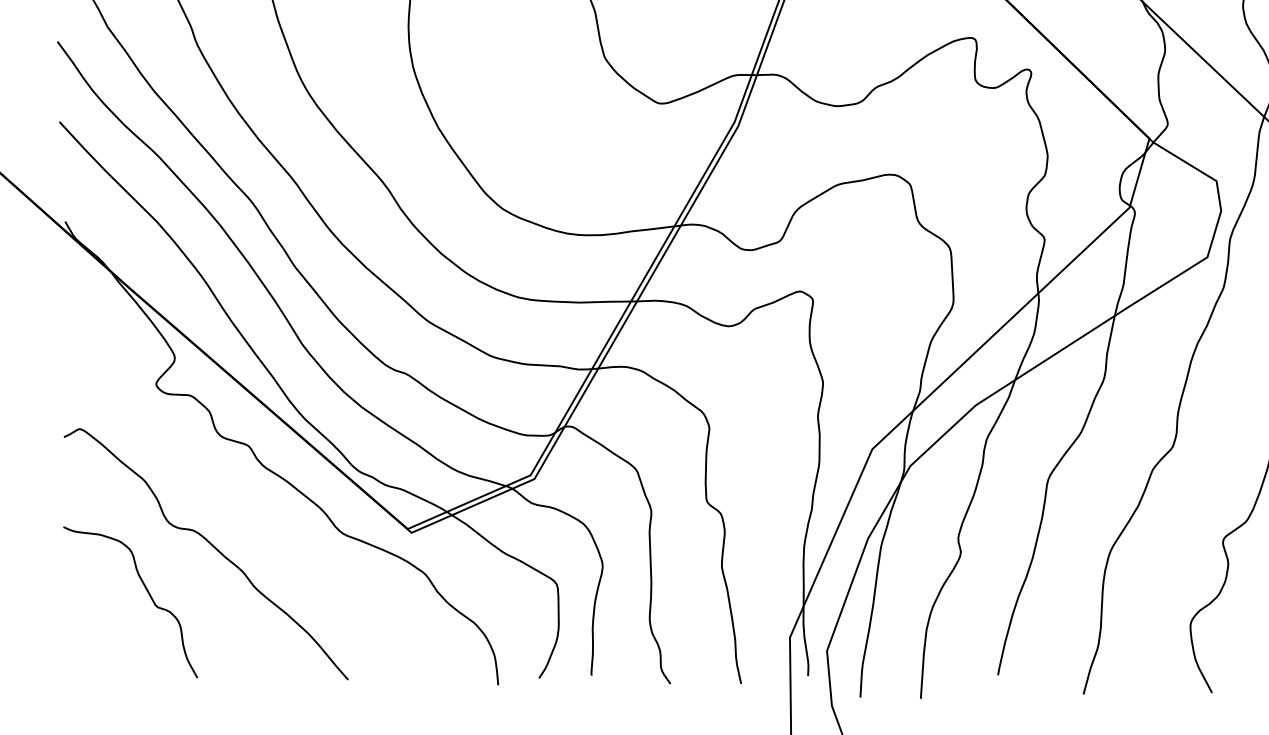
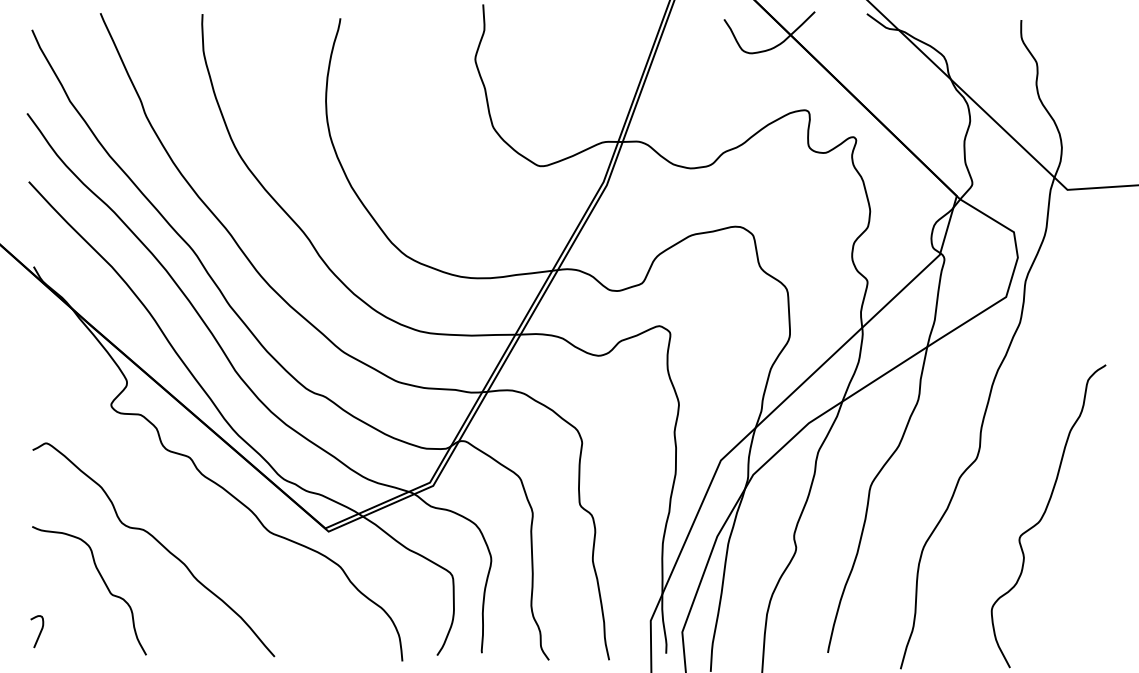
curve: (71, 651) -> (39, 632), added

